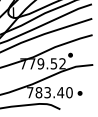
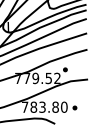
text: (60, 91) -> (55, 106), 783.40 -> 783.80

